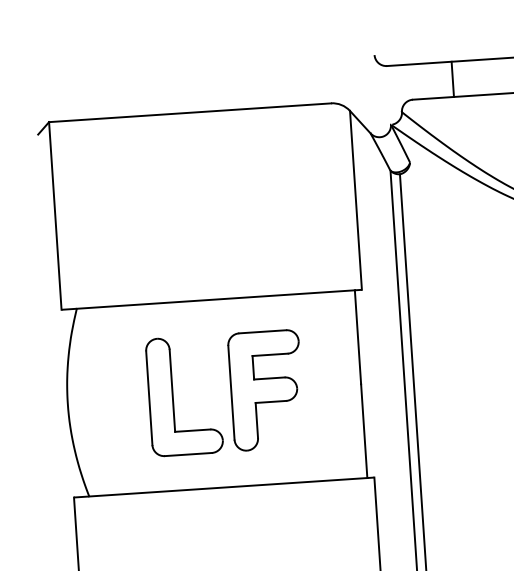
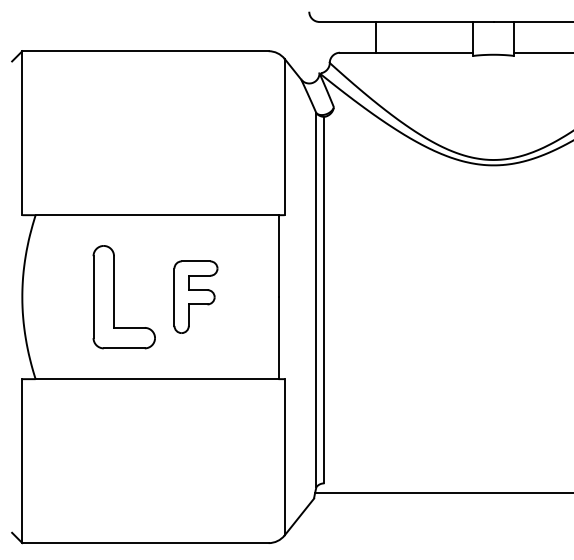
part: (266, 390) -> (195, 297), size x0.7

